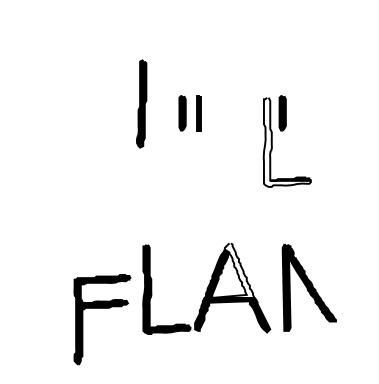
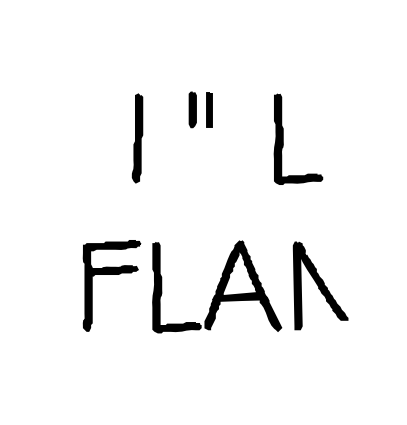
part: (141, 104) -> (137, 138), moved
part: (282, 112) -> (293, 109), removed
fill: (287, 142) -> (298, 139), added
fill: (232, 270) -> (243, 268), added
part: (101, 308) -> (111, 274), moved

